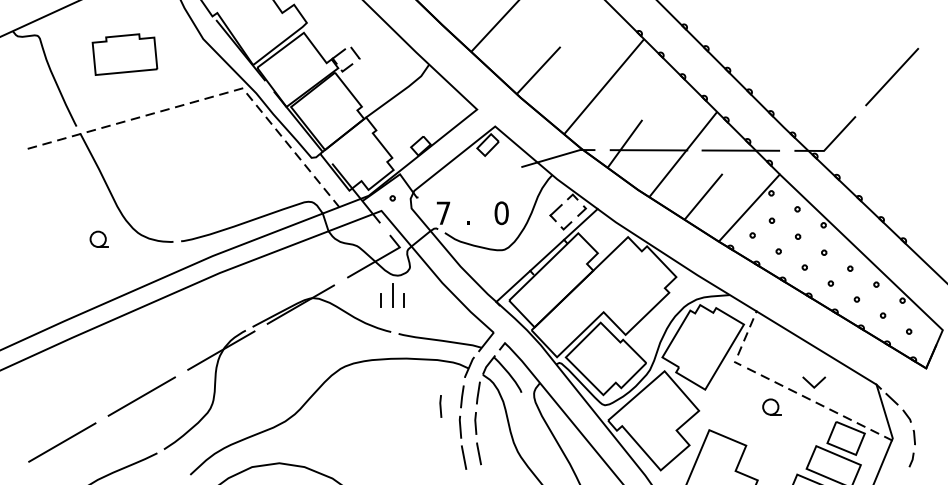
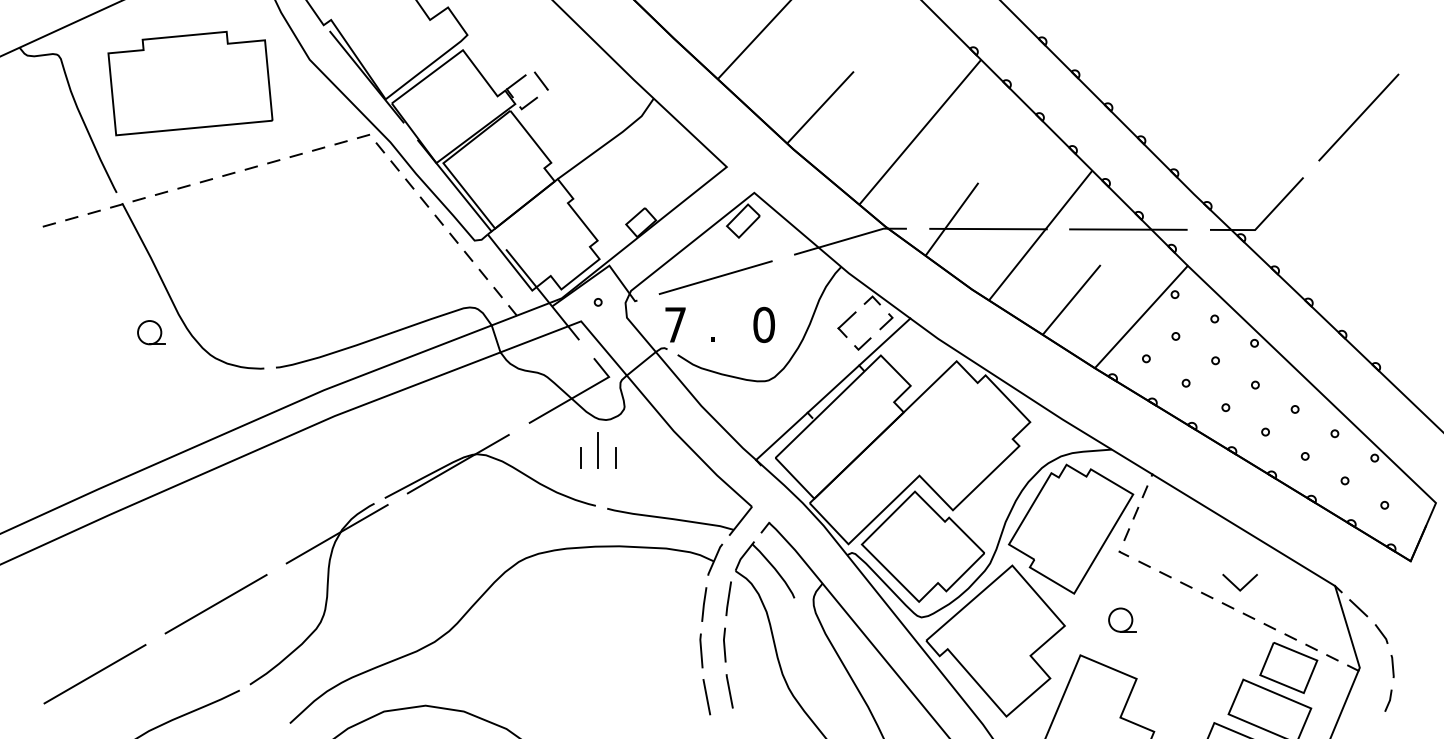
part: (124, 54) -> (189, 83), size x1.67
line: (469, 181) -> (715, 276), added
part: (98, 238) -> (150, 331), moved
line: (440, 406) -> (670, 619), removed
part: (771, 406) -> (1121, 619), moved

